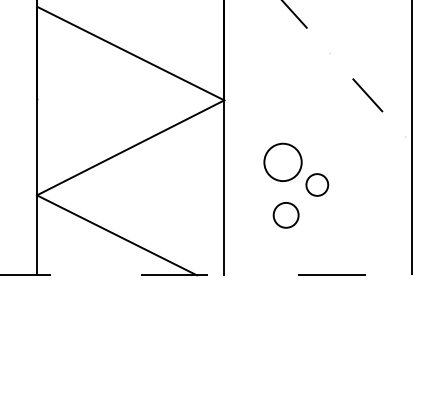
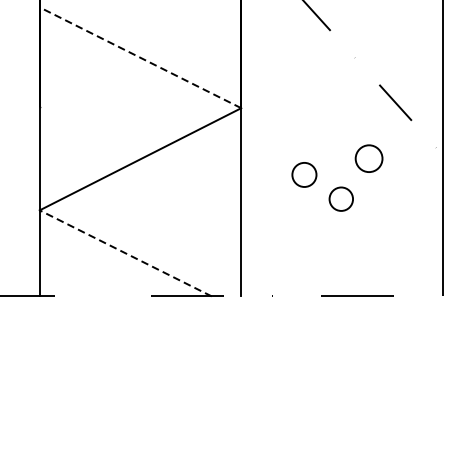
line: (130, 53) -> (140, 57), solid -> dashed
circle: (282, 162) -> (303, 175), size x0.6
circle: (285, 215) -> (368, 158), moved
line: (116, 235) -> (125, 253), solid -> dashed

